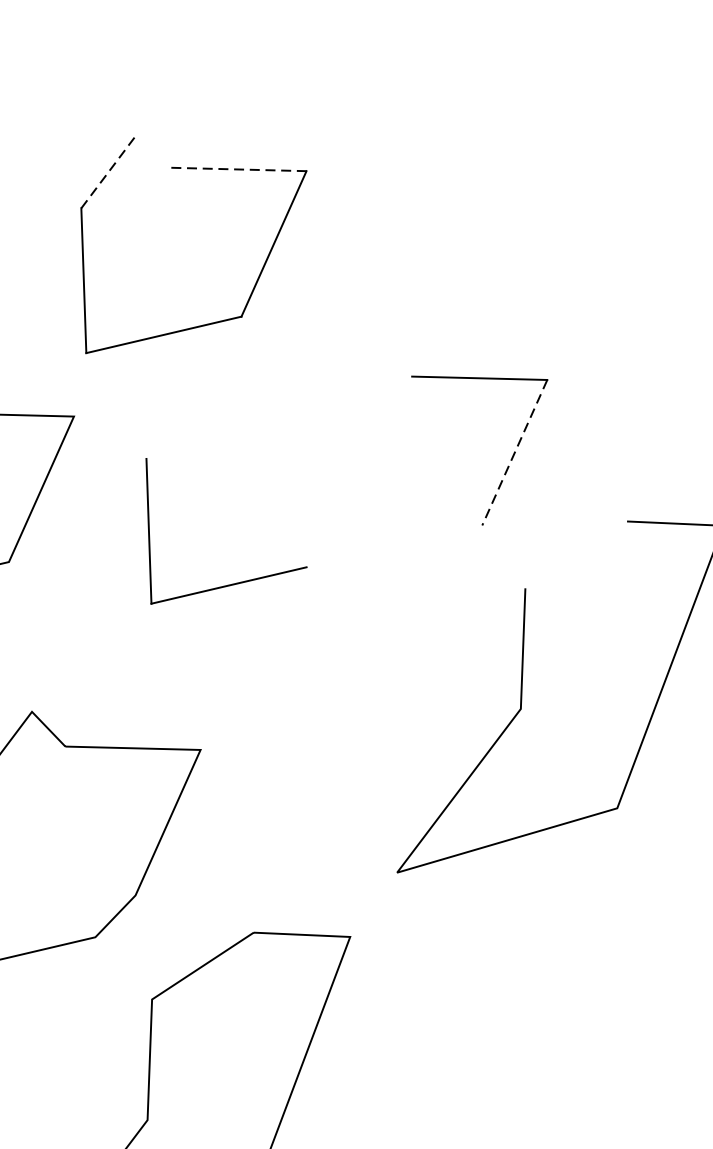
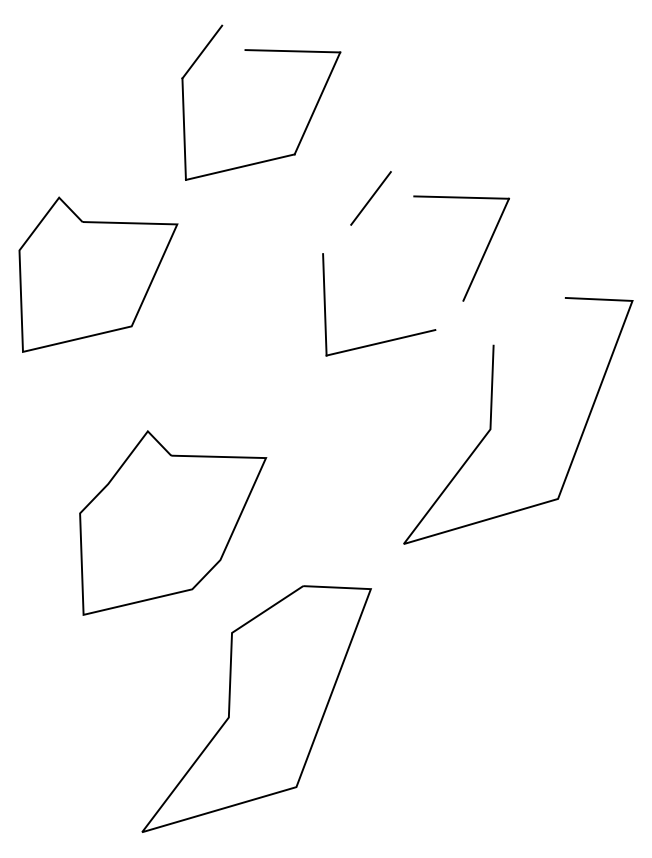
line: (109, 169) -> (202, 51), dashed -> solid
line: (239, 169) -> (293, 51), dashed -> solid
line: (349, 379) -> (370, 198), added
line: (515, 452) -> (486, 249), dashed -> solid
part: (241, 580) -> (389, 339), moved

